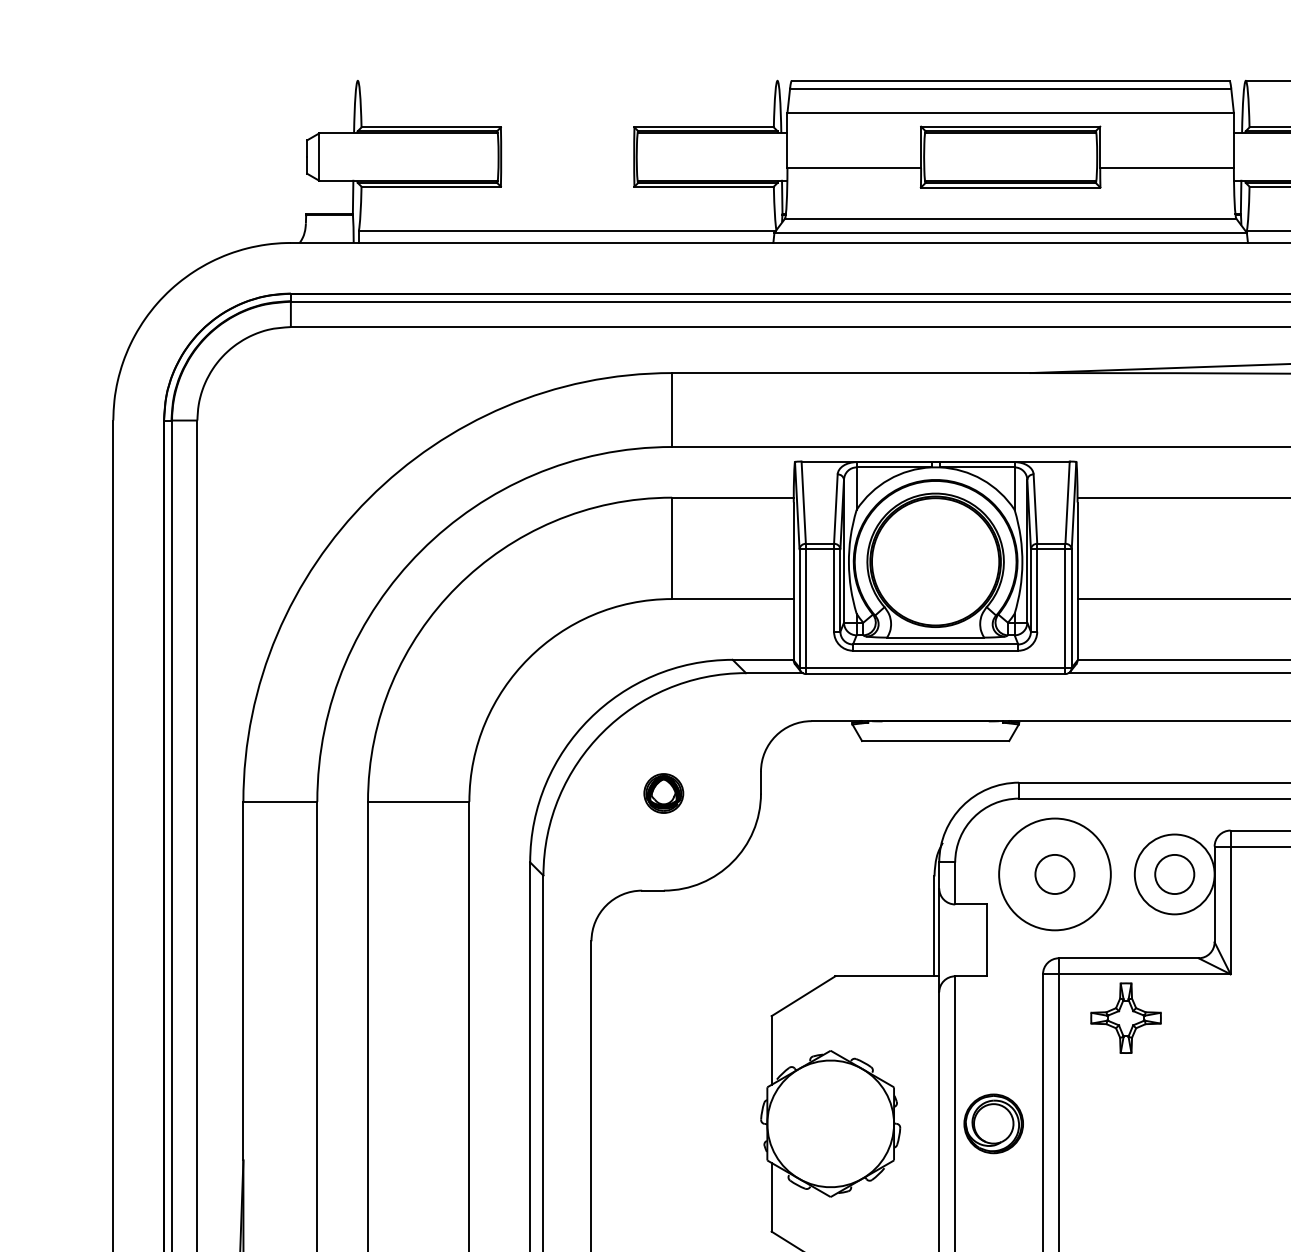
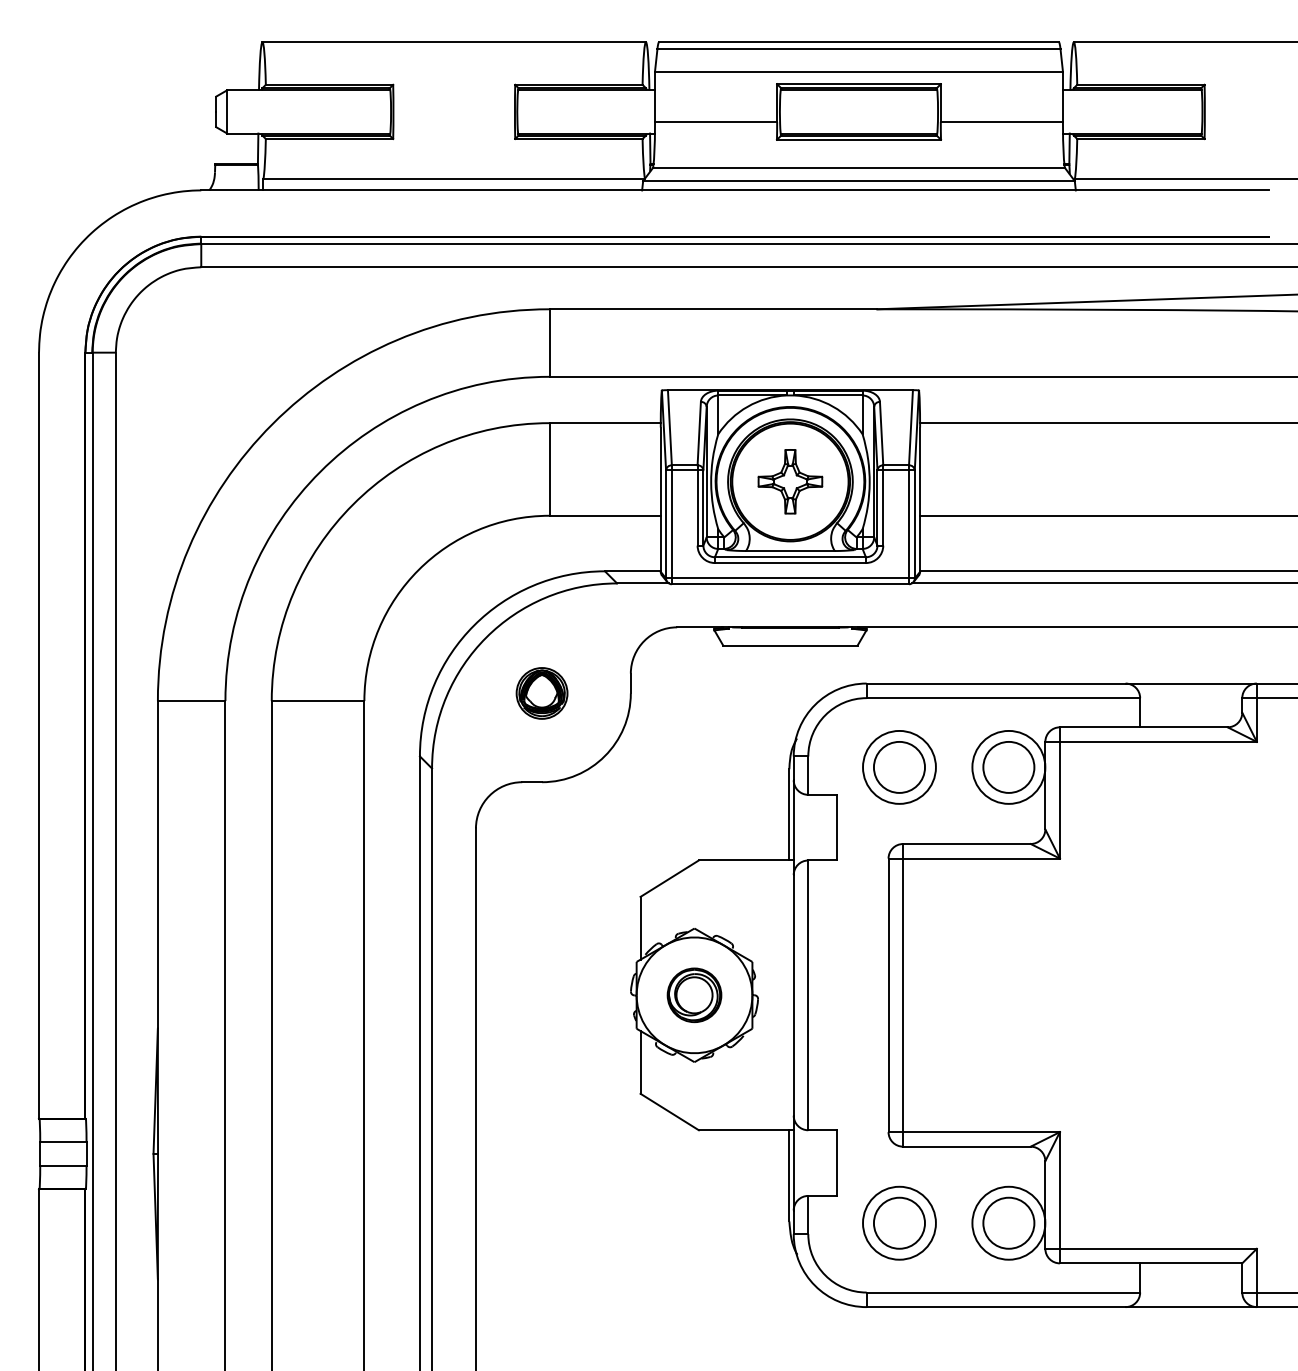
line: (566, 81) -> (453, 42), added
part: (663, 793) -> (541, 693), size x1.43
circle: (1055, 873) -> (899, 766), size x0.71
circle: (1055, 873) -> (899, 766), size x1.43
circle: (1174, 874) -> (1008, 767), size x1.43
part: (1126, 1017) -> (790, 481), moved
part: (993, 1124) -> (694, 995), moved

